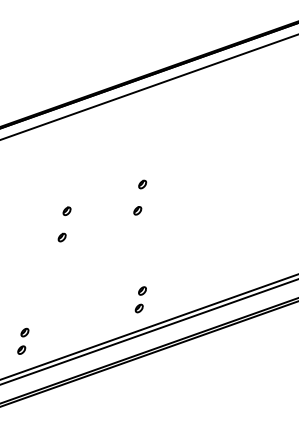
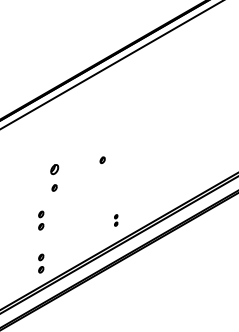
part: (142, 184) -> (102, 141), removed
part: (66, 211) -> (54, 169), size x1.6
part: (35, 280) -> (41, 220), added
part: (141, 299) -> (116, 220), size x0.6

